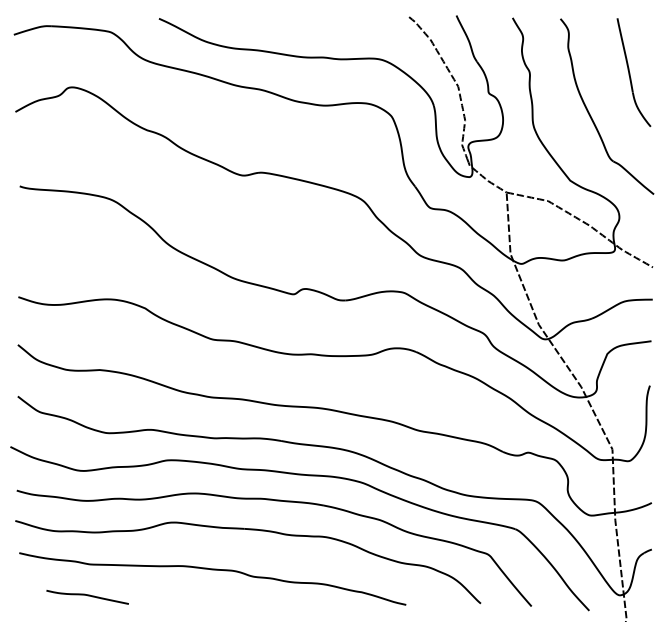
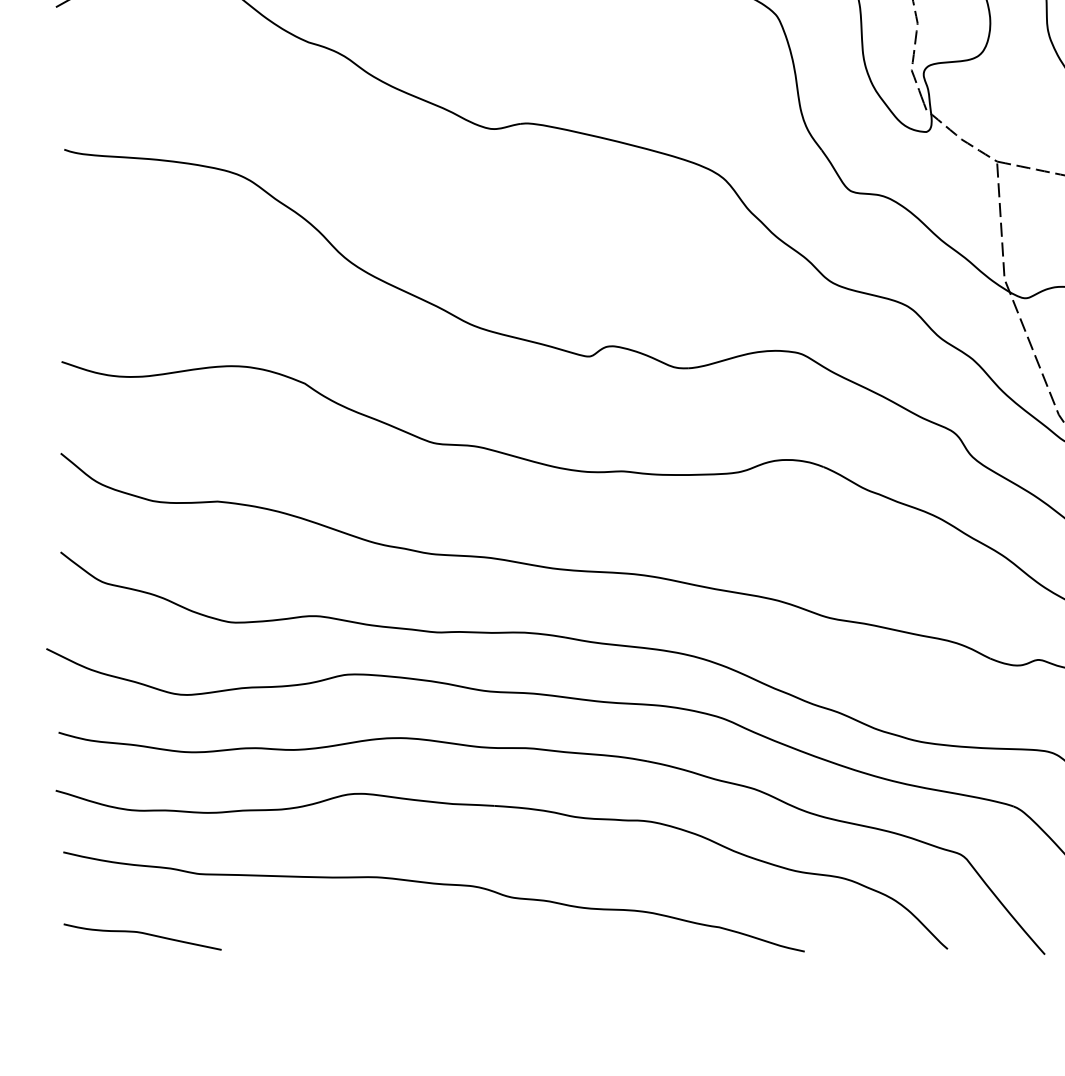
curve: (87, 596) -> (142, 935), moved

